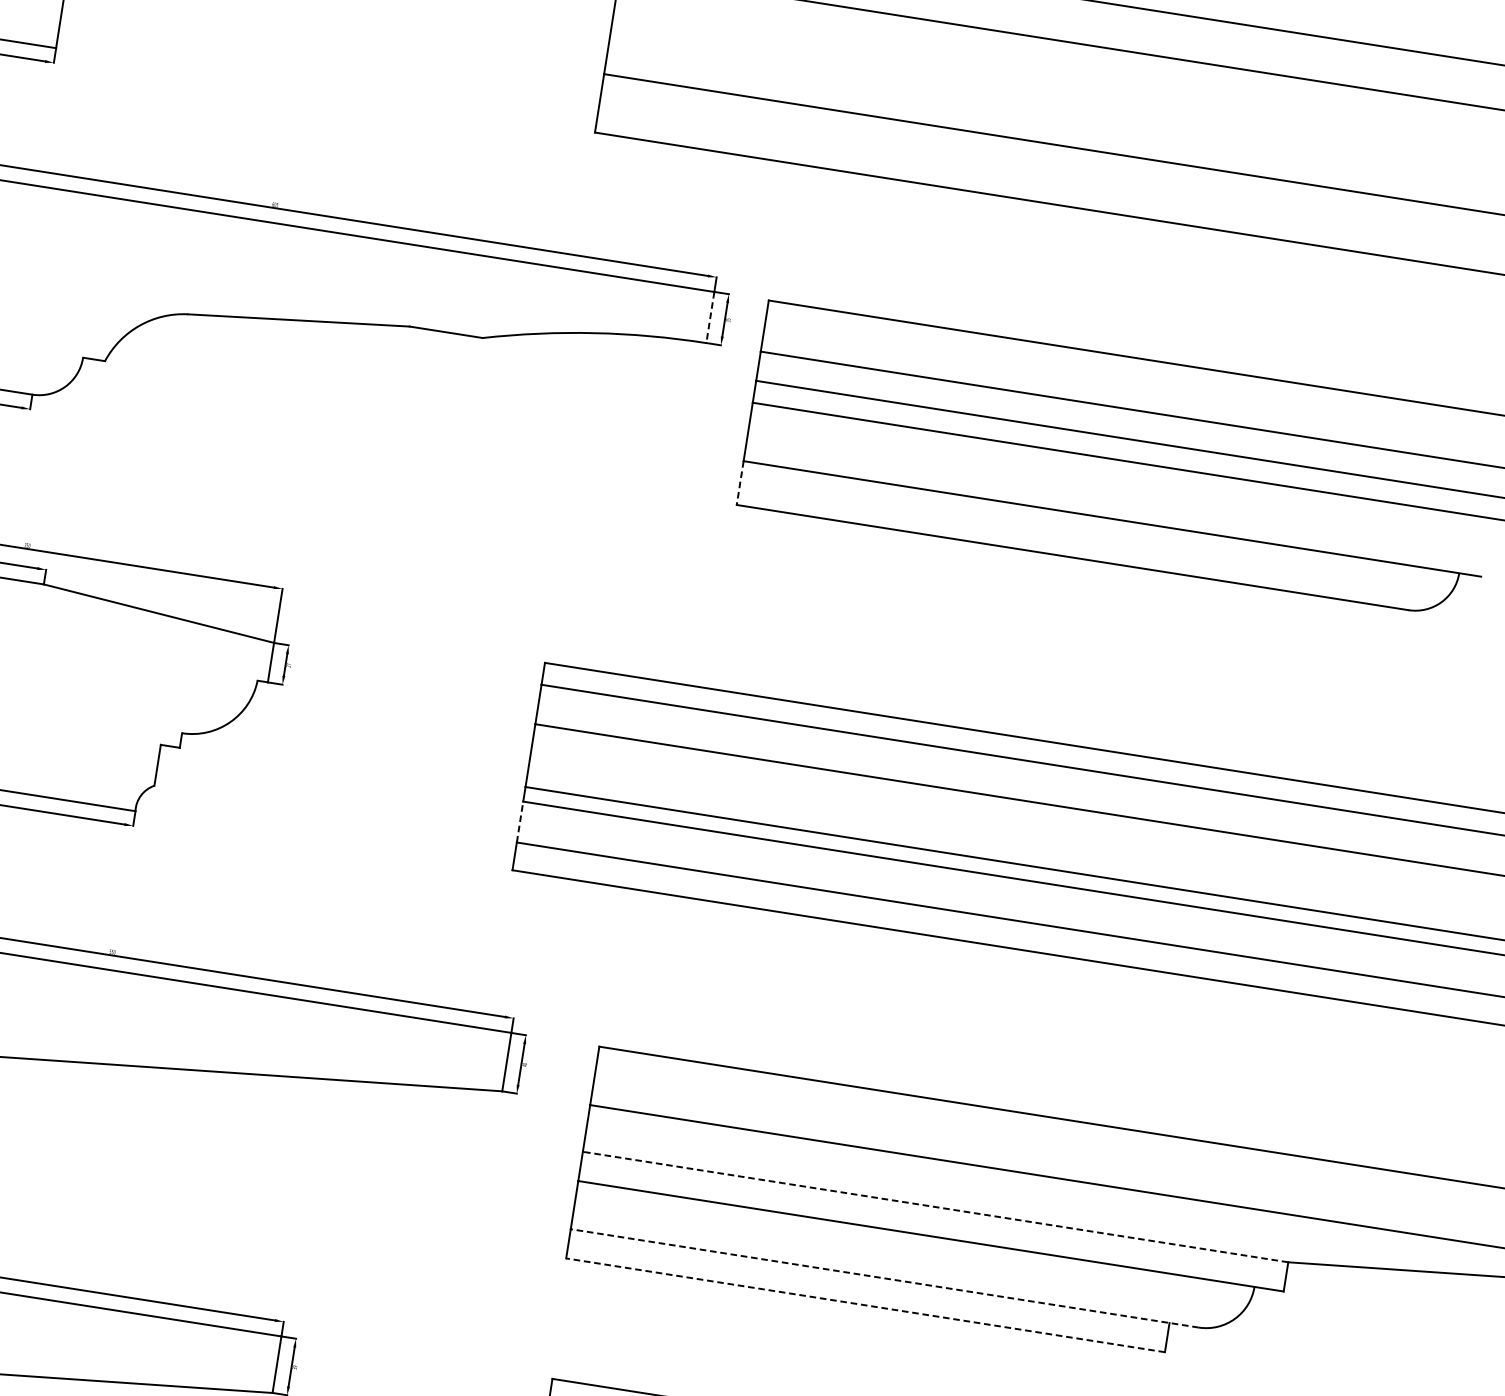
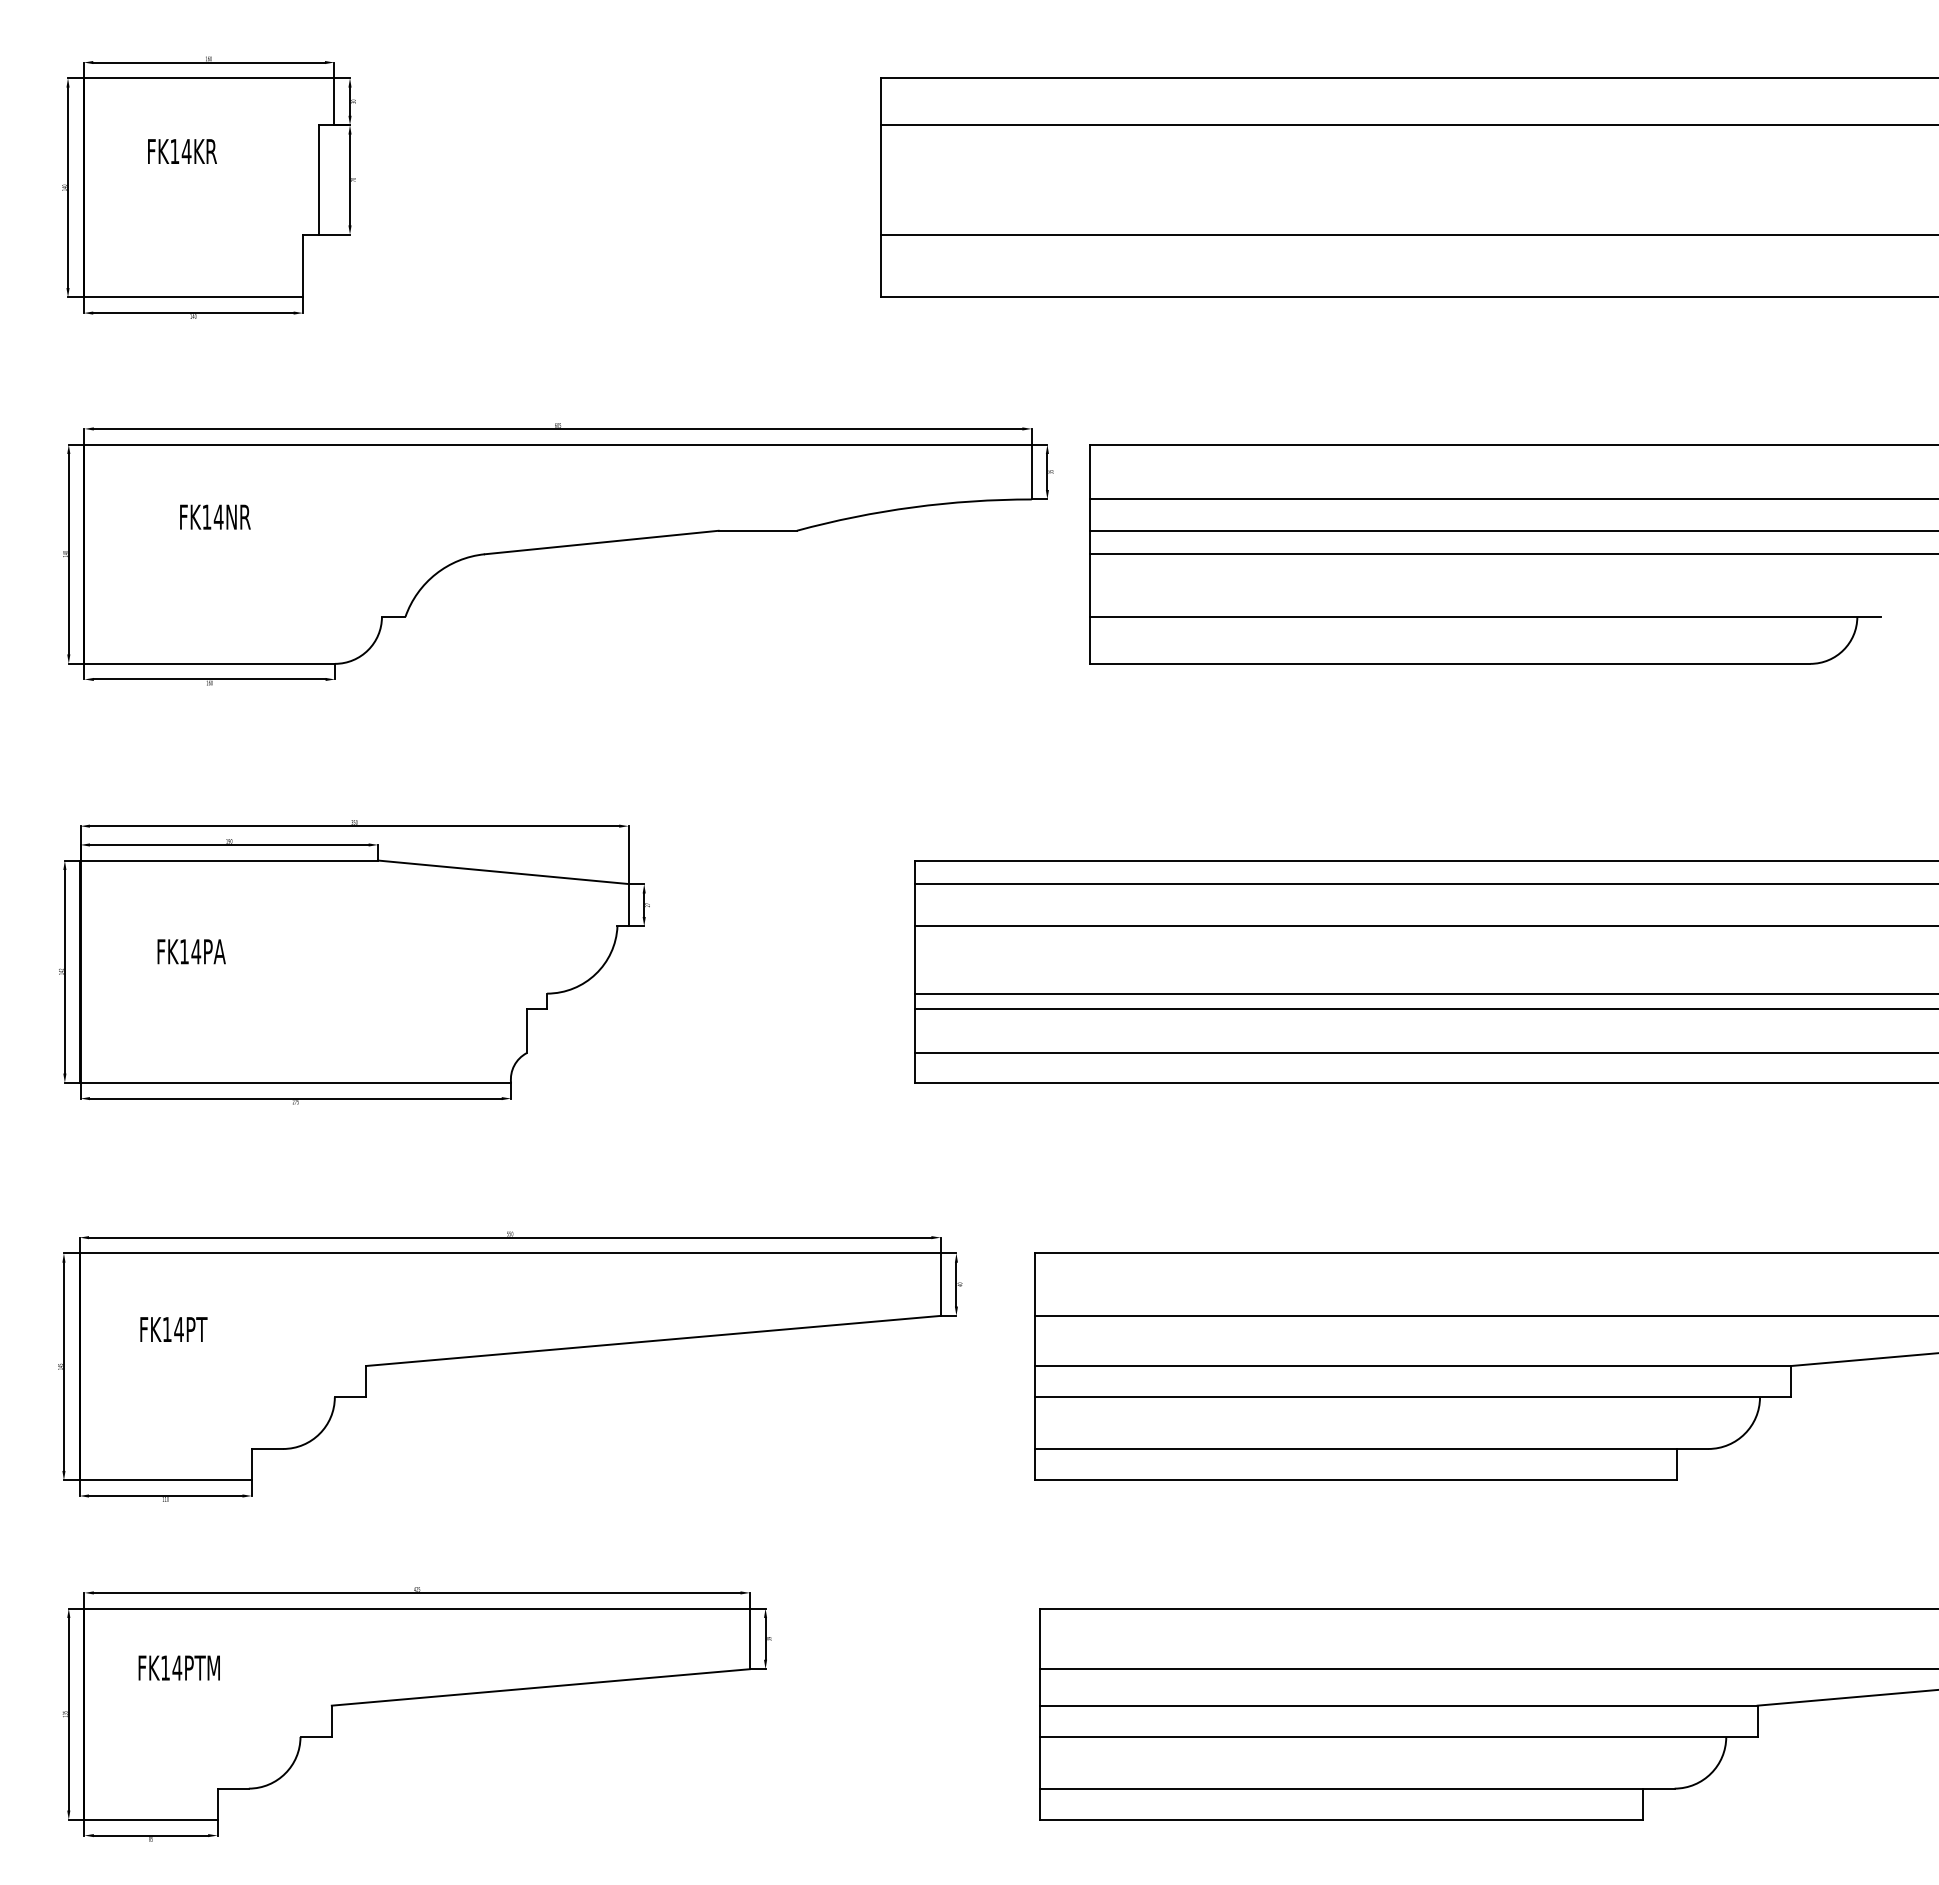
line: (710, 317) -> (1031, 472), dashed -> solid
line: (740, 483) -> (1090, 640), dashed -> solid
line: (520, 822) -> (915, 1031), dashed -> solid
line: (934, 1207) -> (1412, 1366), dashed -> solid
line: (884, 1277) -> (1371, 1448), dashed -> solid
line: (865, 1305) -> (1356, 1480), dashed -> solid

